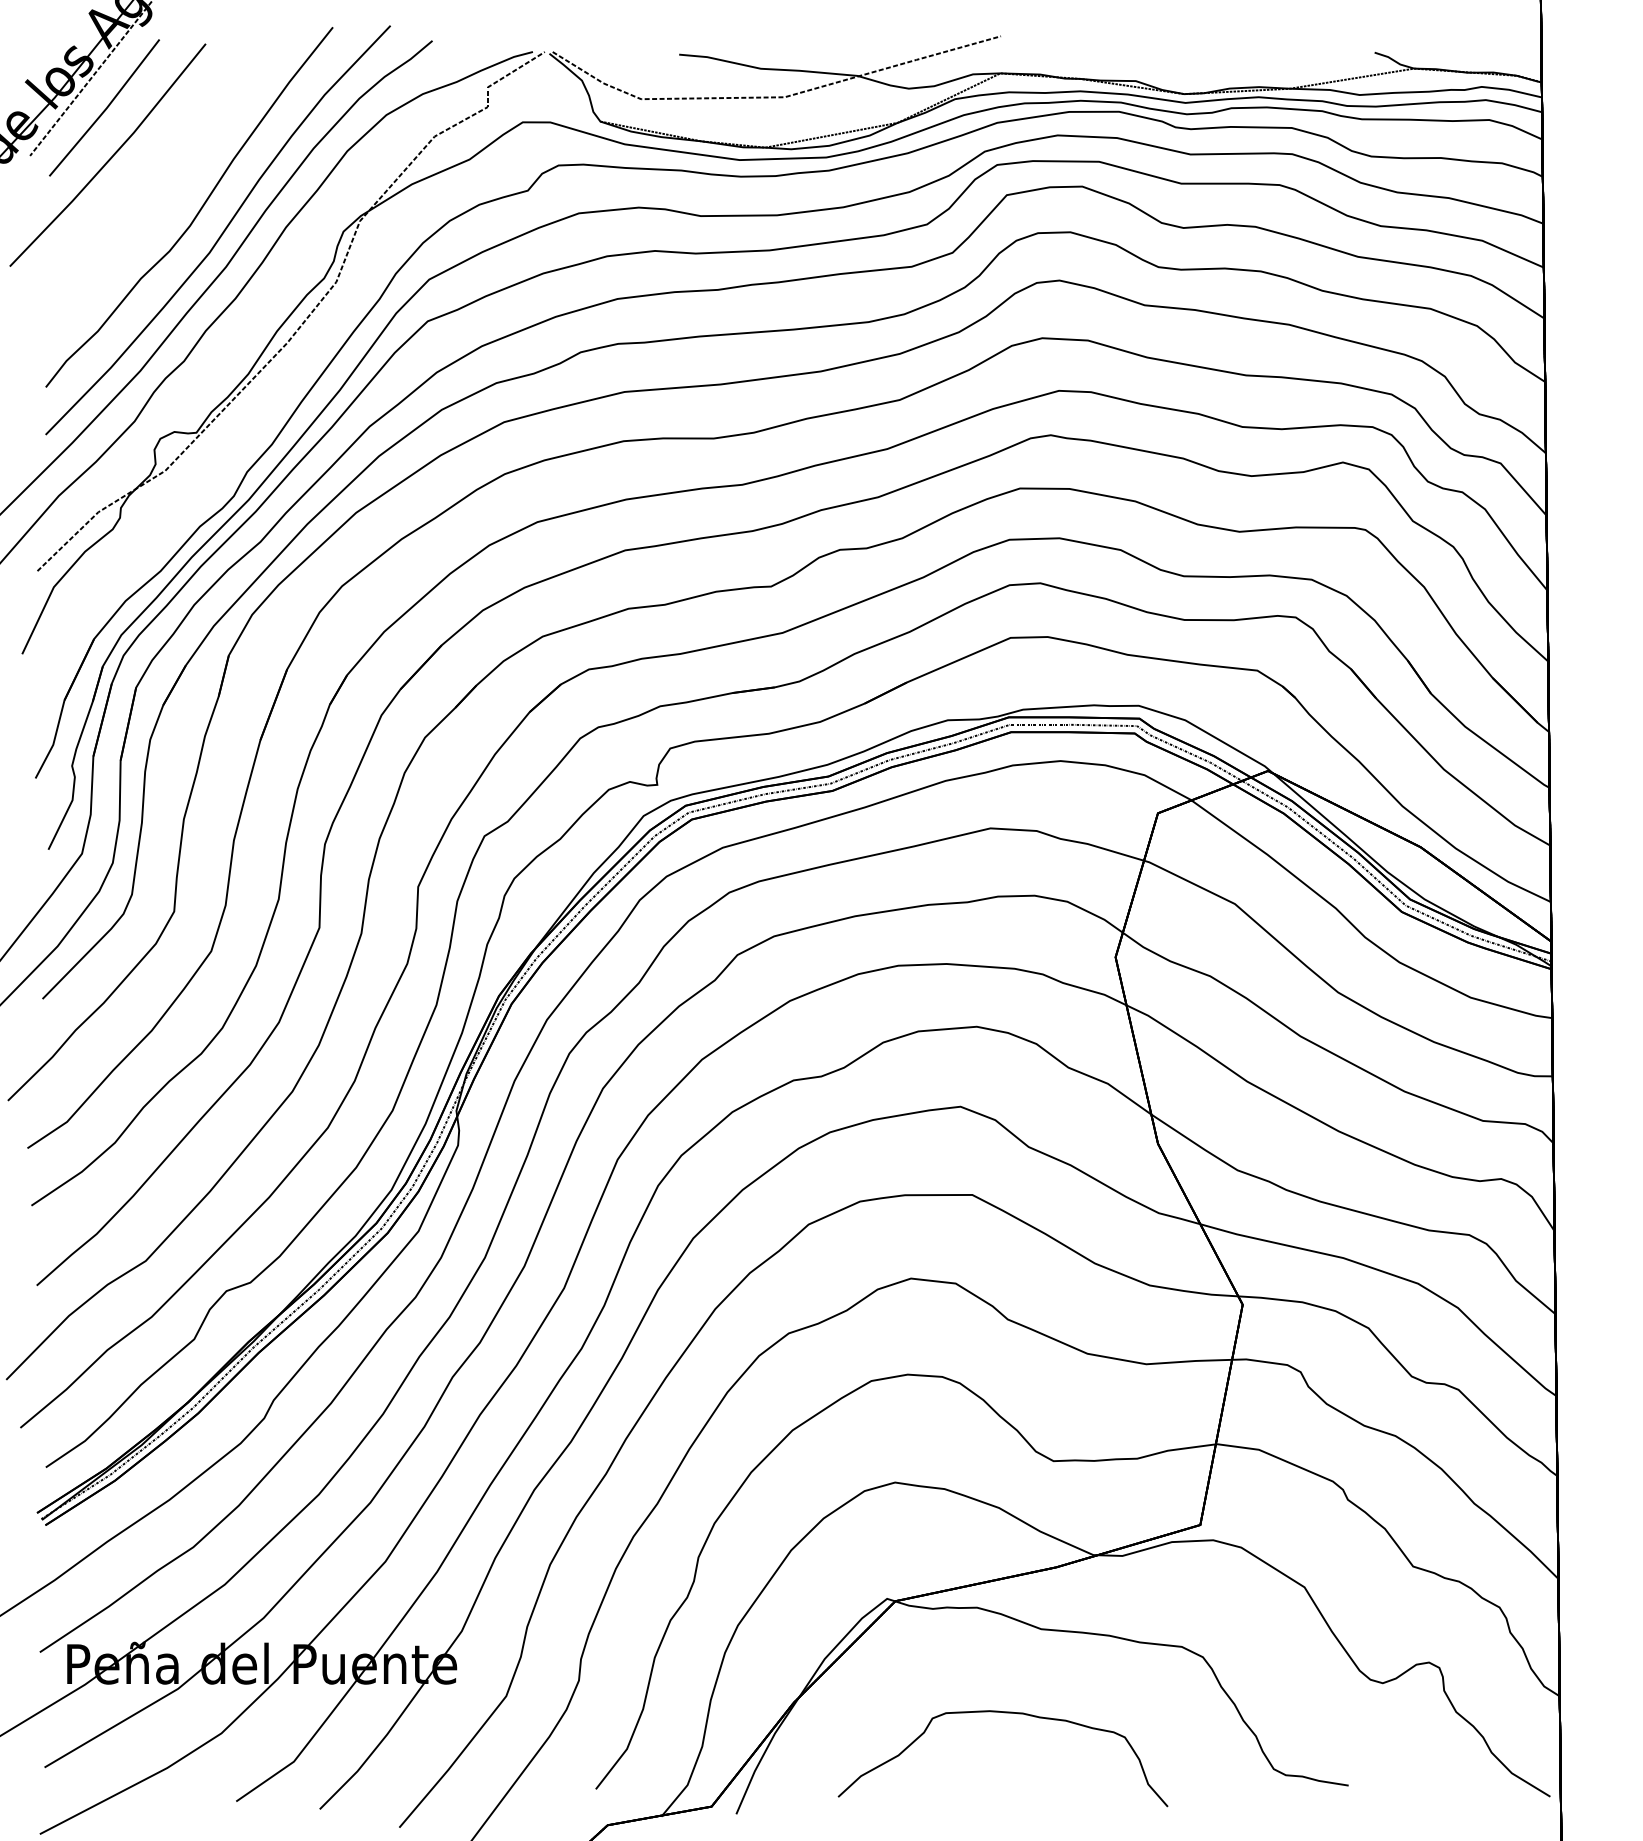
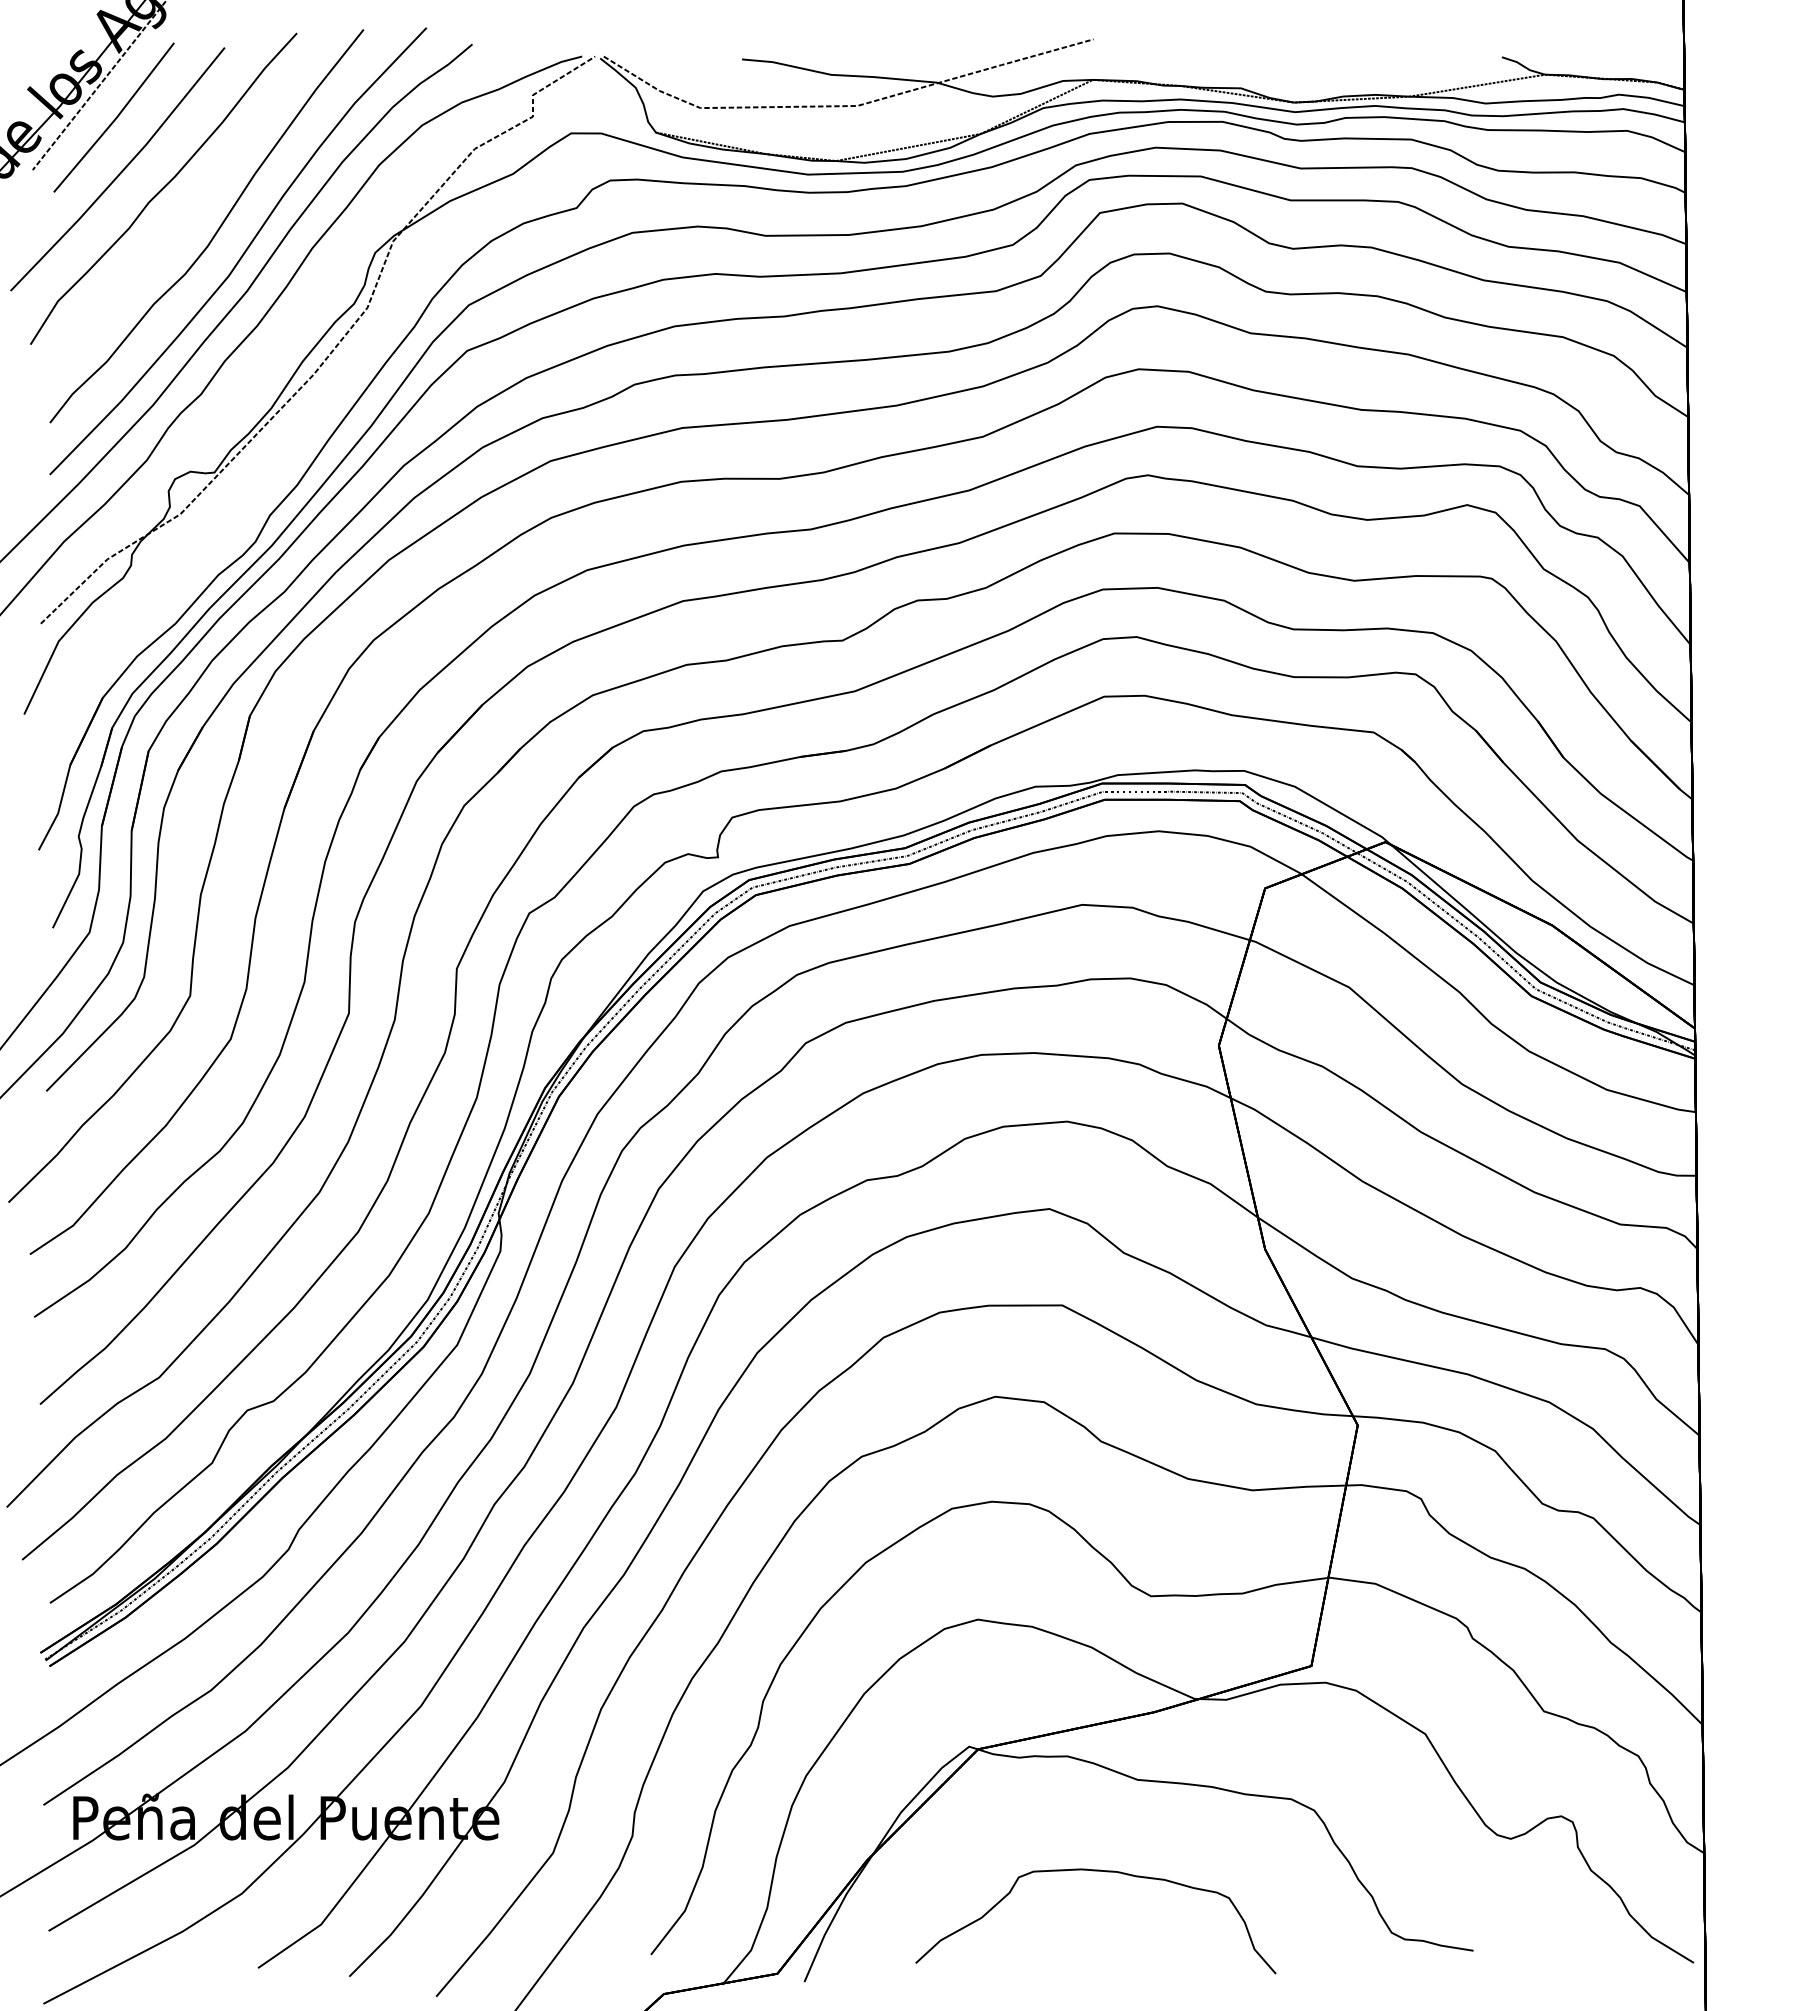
part: (149, 172) -> (163, 188), added

